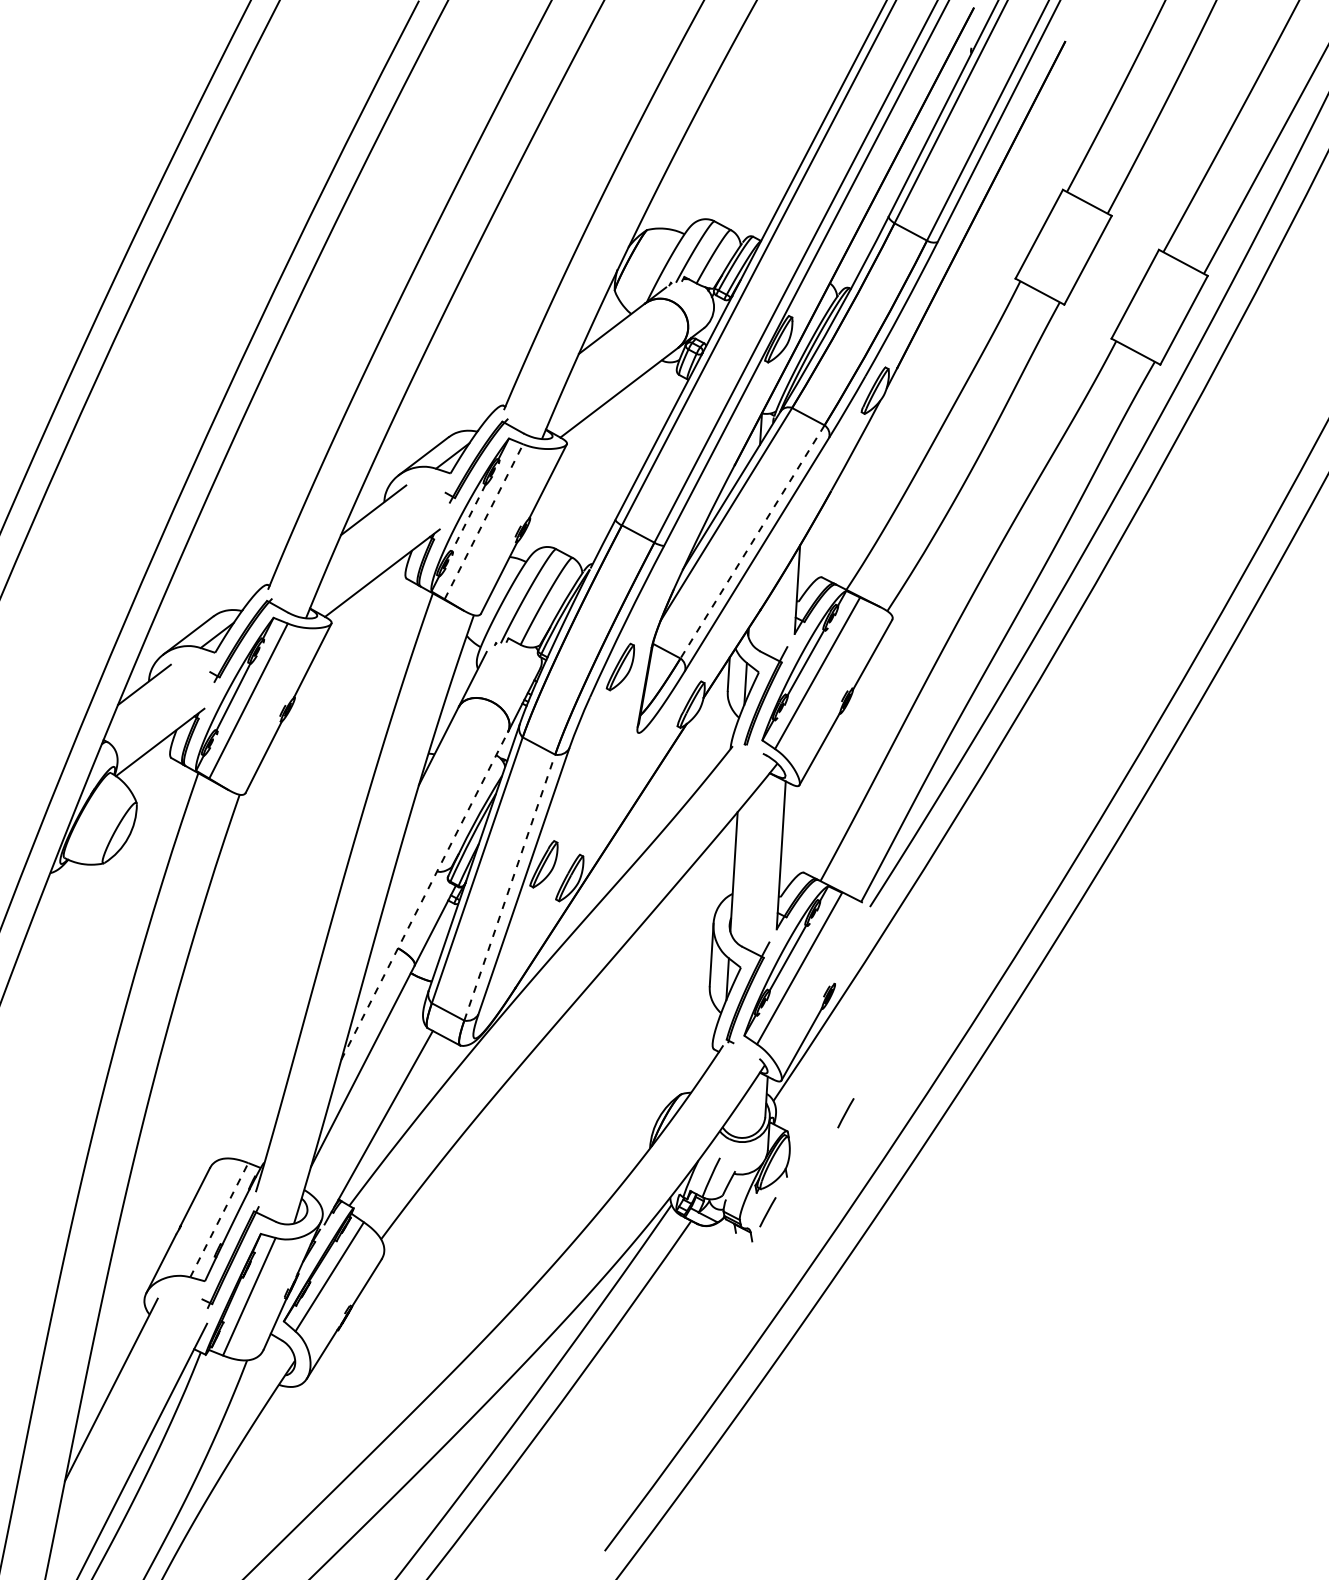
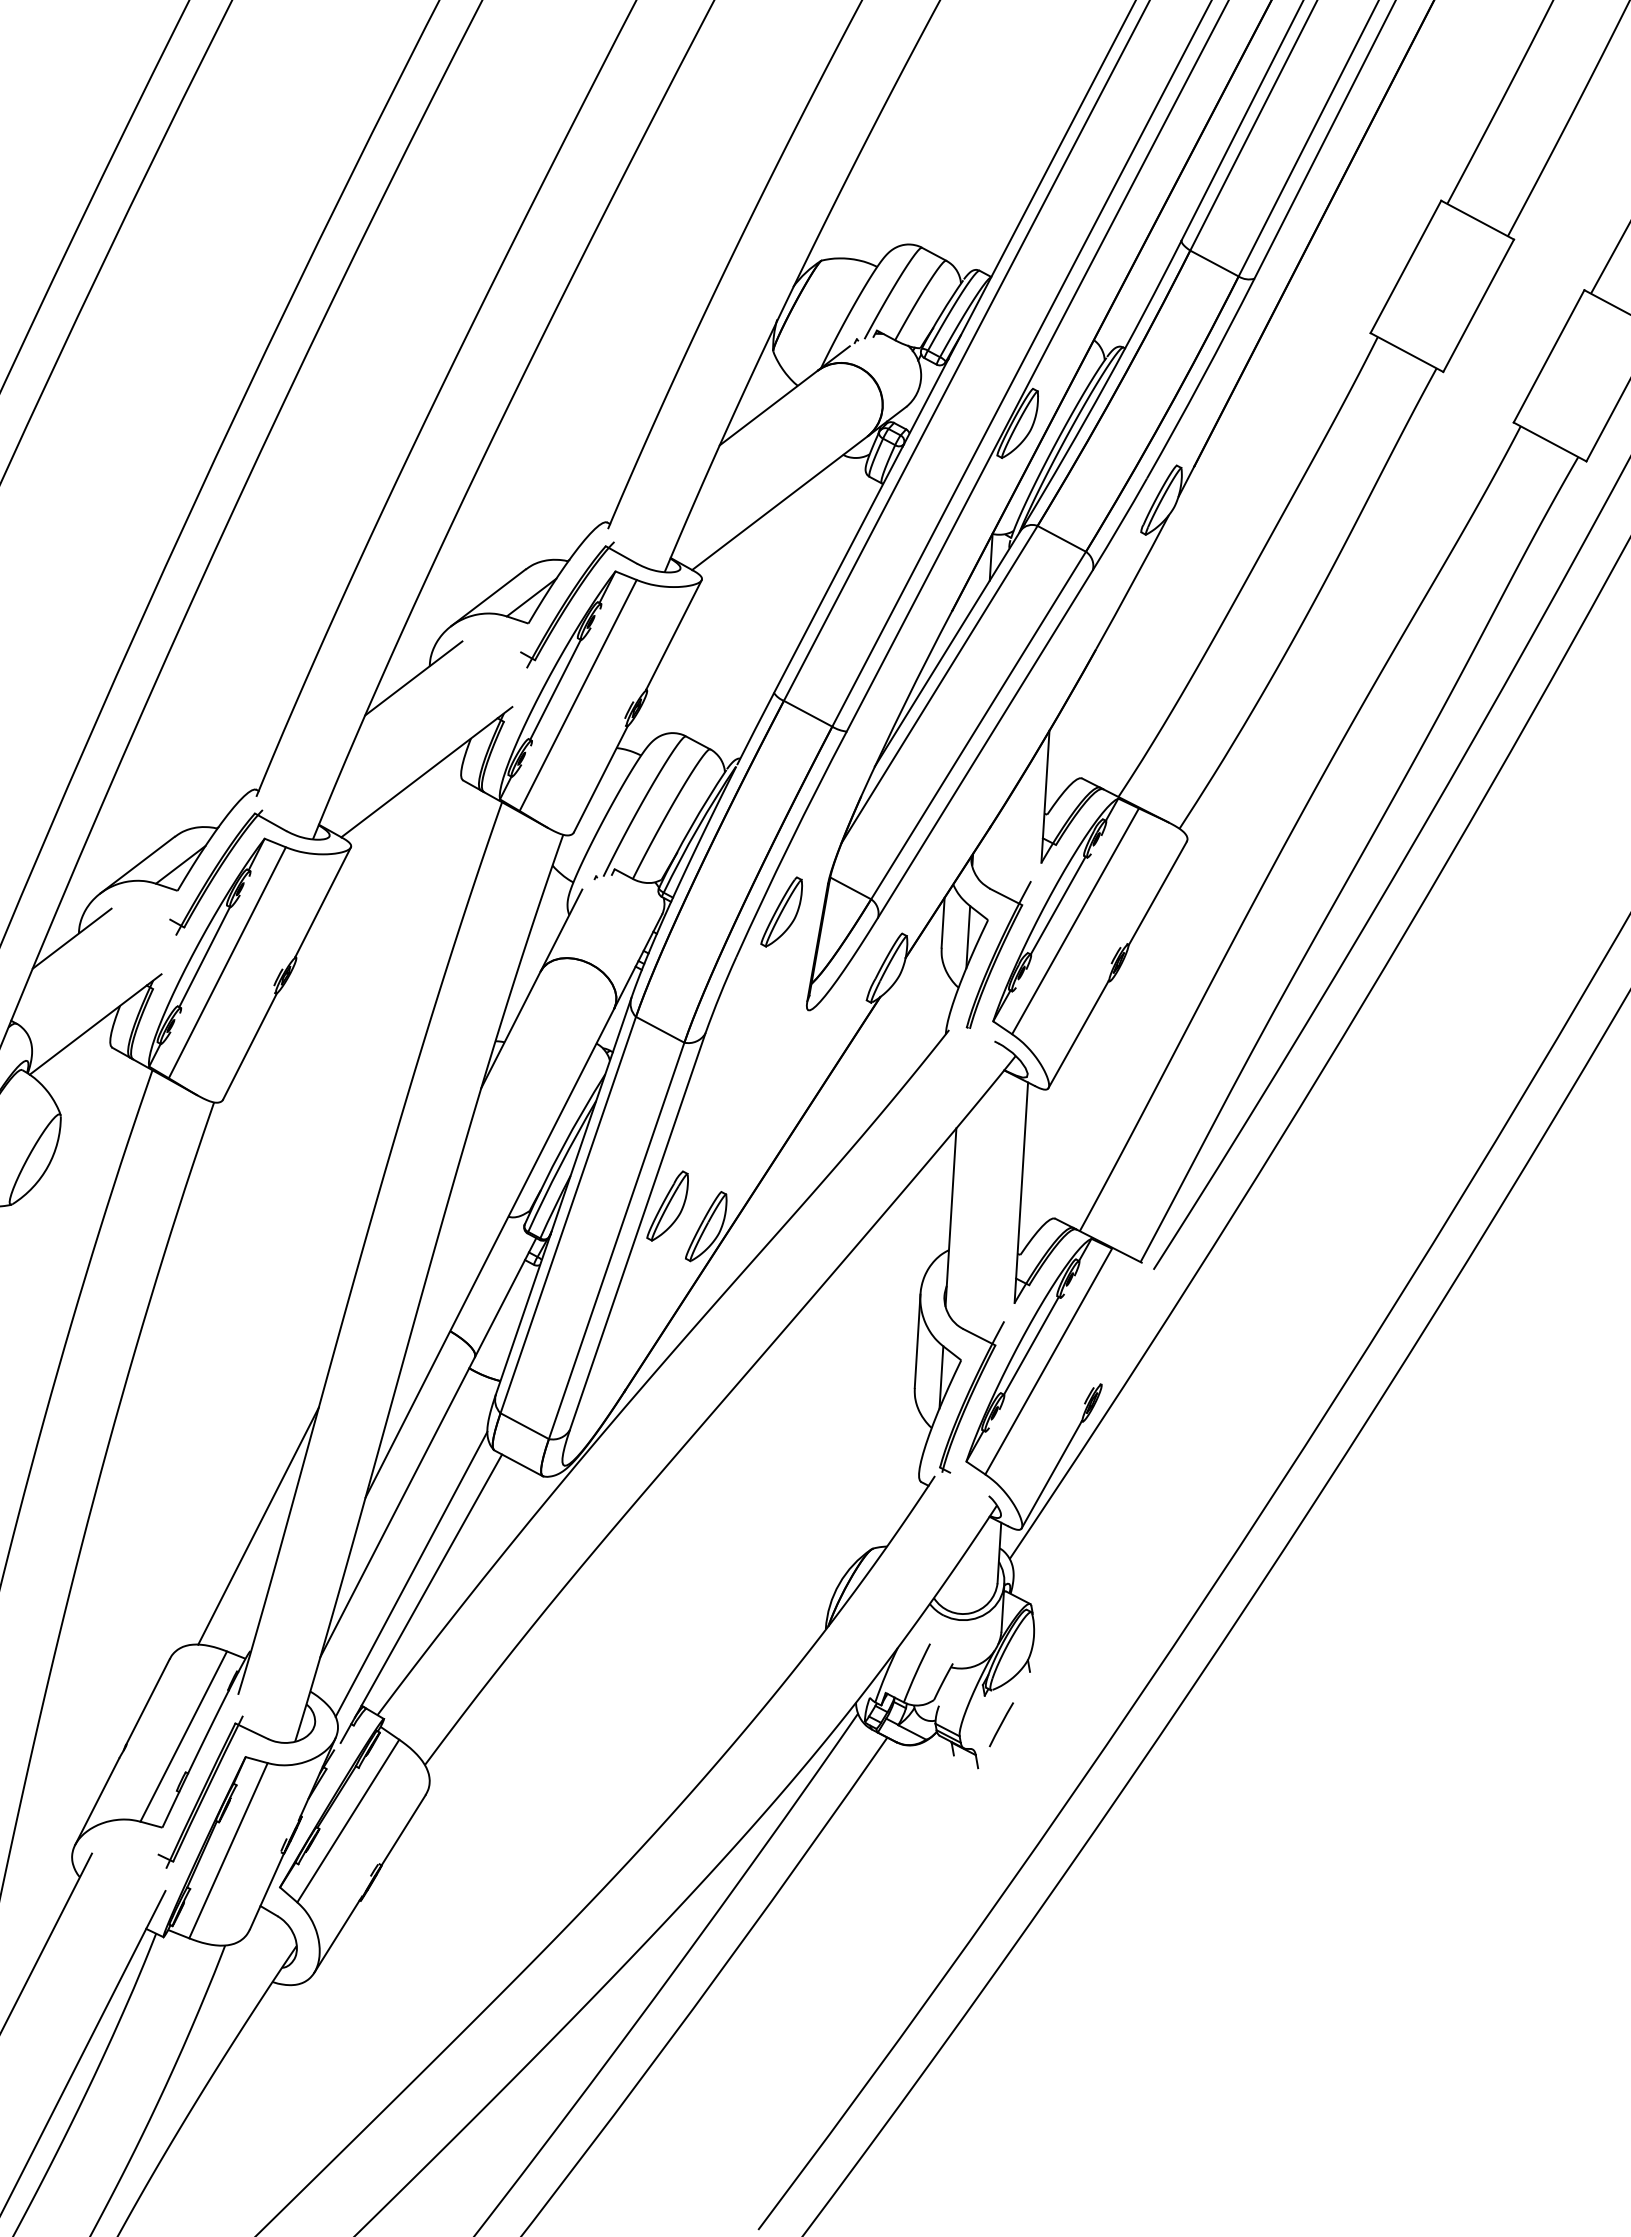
line: (468, 517) -> (555, 689), dashed -> solid
line: (483, 521) -> (577, 695), dashed -> solid
line: (752, 542) -> (978, 726), dashed -> solid
line: (509, 887) -> (616, 1240), dashed -> solid
line: (424, 895) -> (489, 1252), dashed -> solid
line: (269, 1078) -> (258, 1525), added
line: (372, 1110) -> (412, 1573), added
line: (845, 1113) -> (1117, 1577), removed
line: (219, 1219) -> (184, 1735), dashed -> solid

